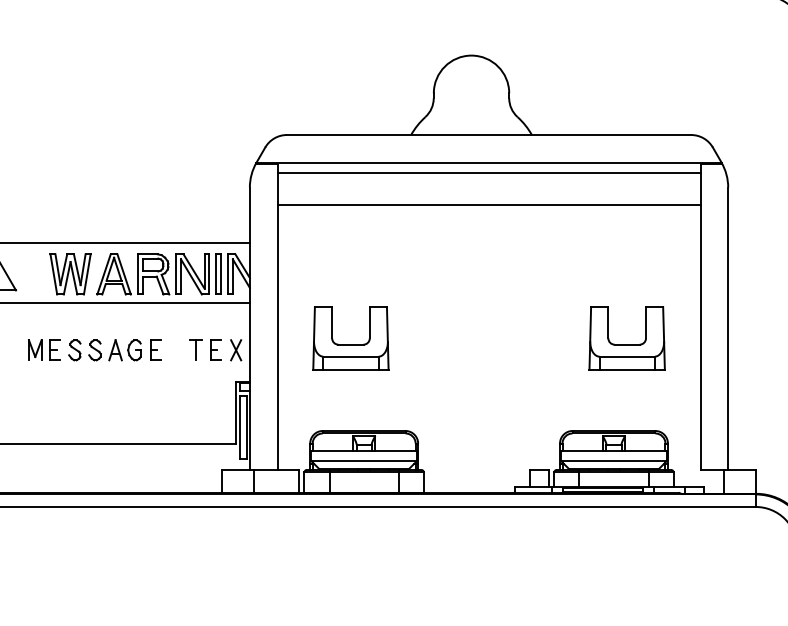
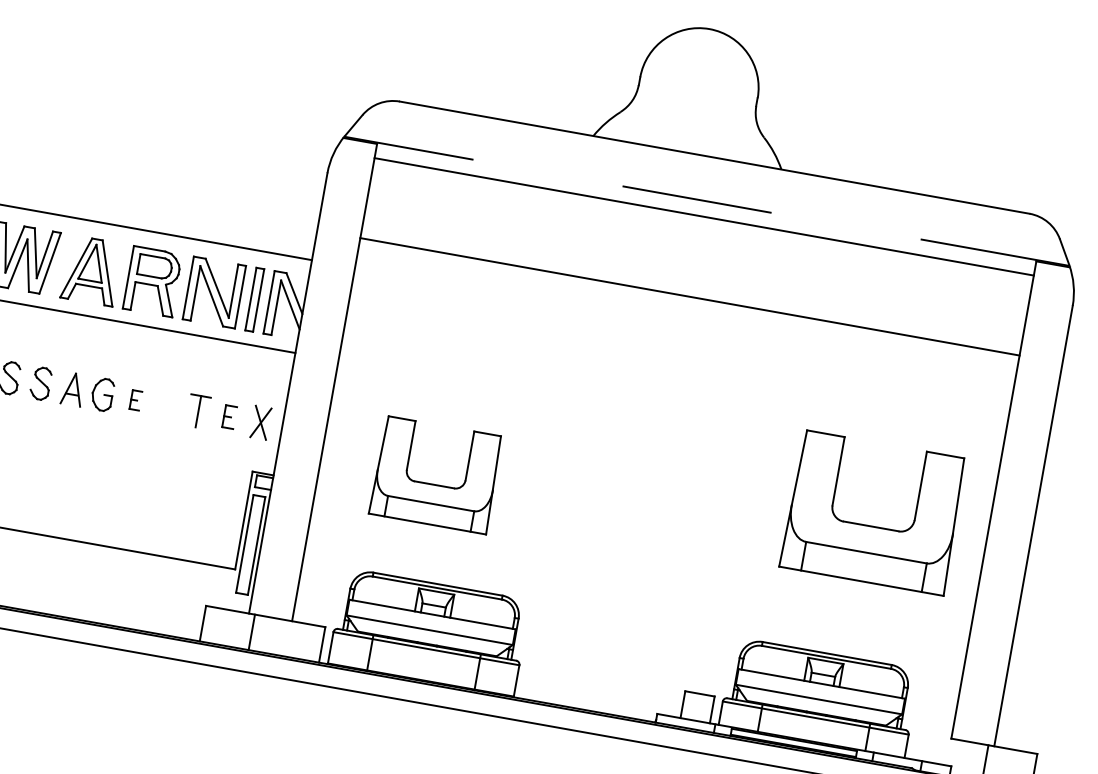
line: (489, 163) -> (707, 202), solid -> dashed
line: (488, 205) -> (689, 296), moved
part: (350, 338) -> (435, 475), moved
part: (626, 338) -> (872, 512), size x1.4
part: (155, 349) -> (135, 399), size x0.6
part: (215, 349) -> (229, 415), size x0.7

